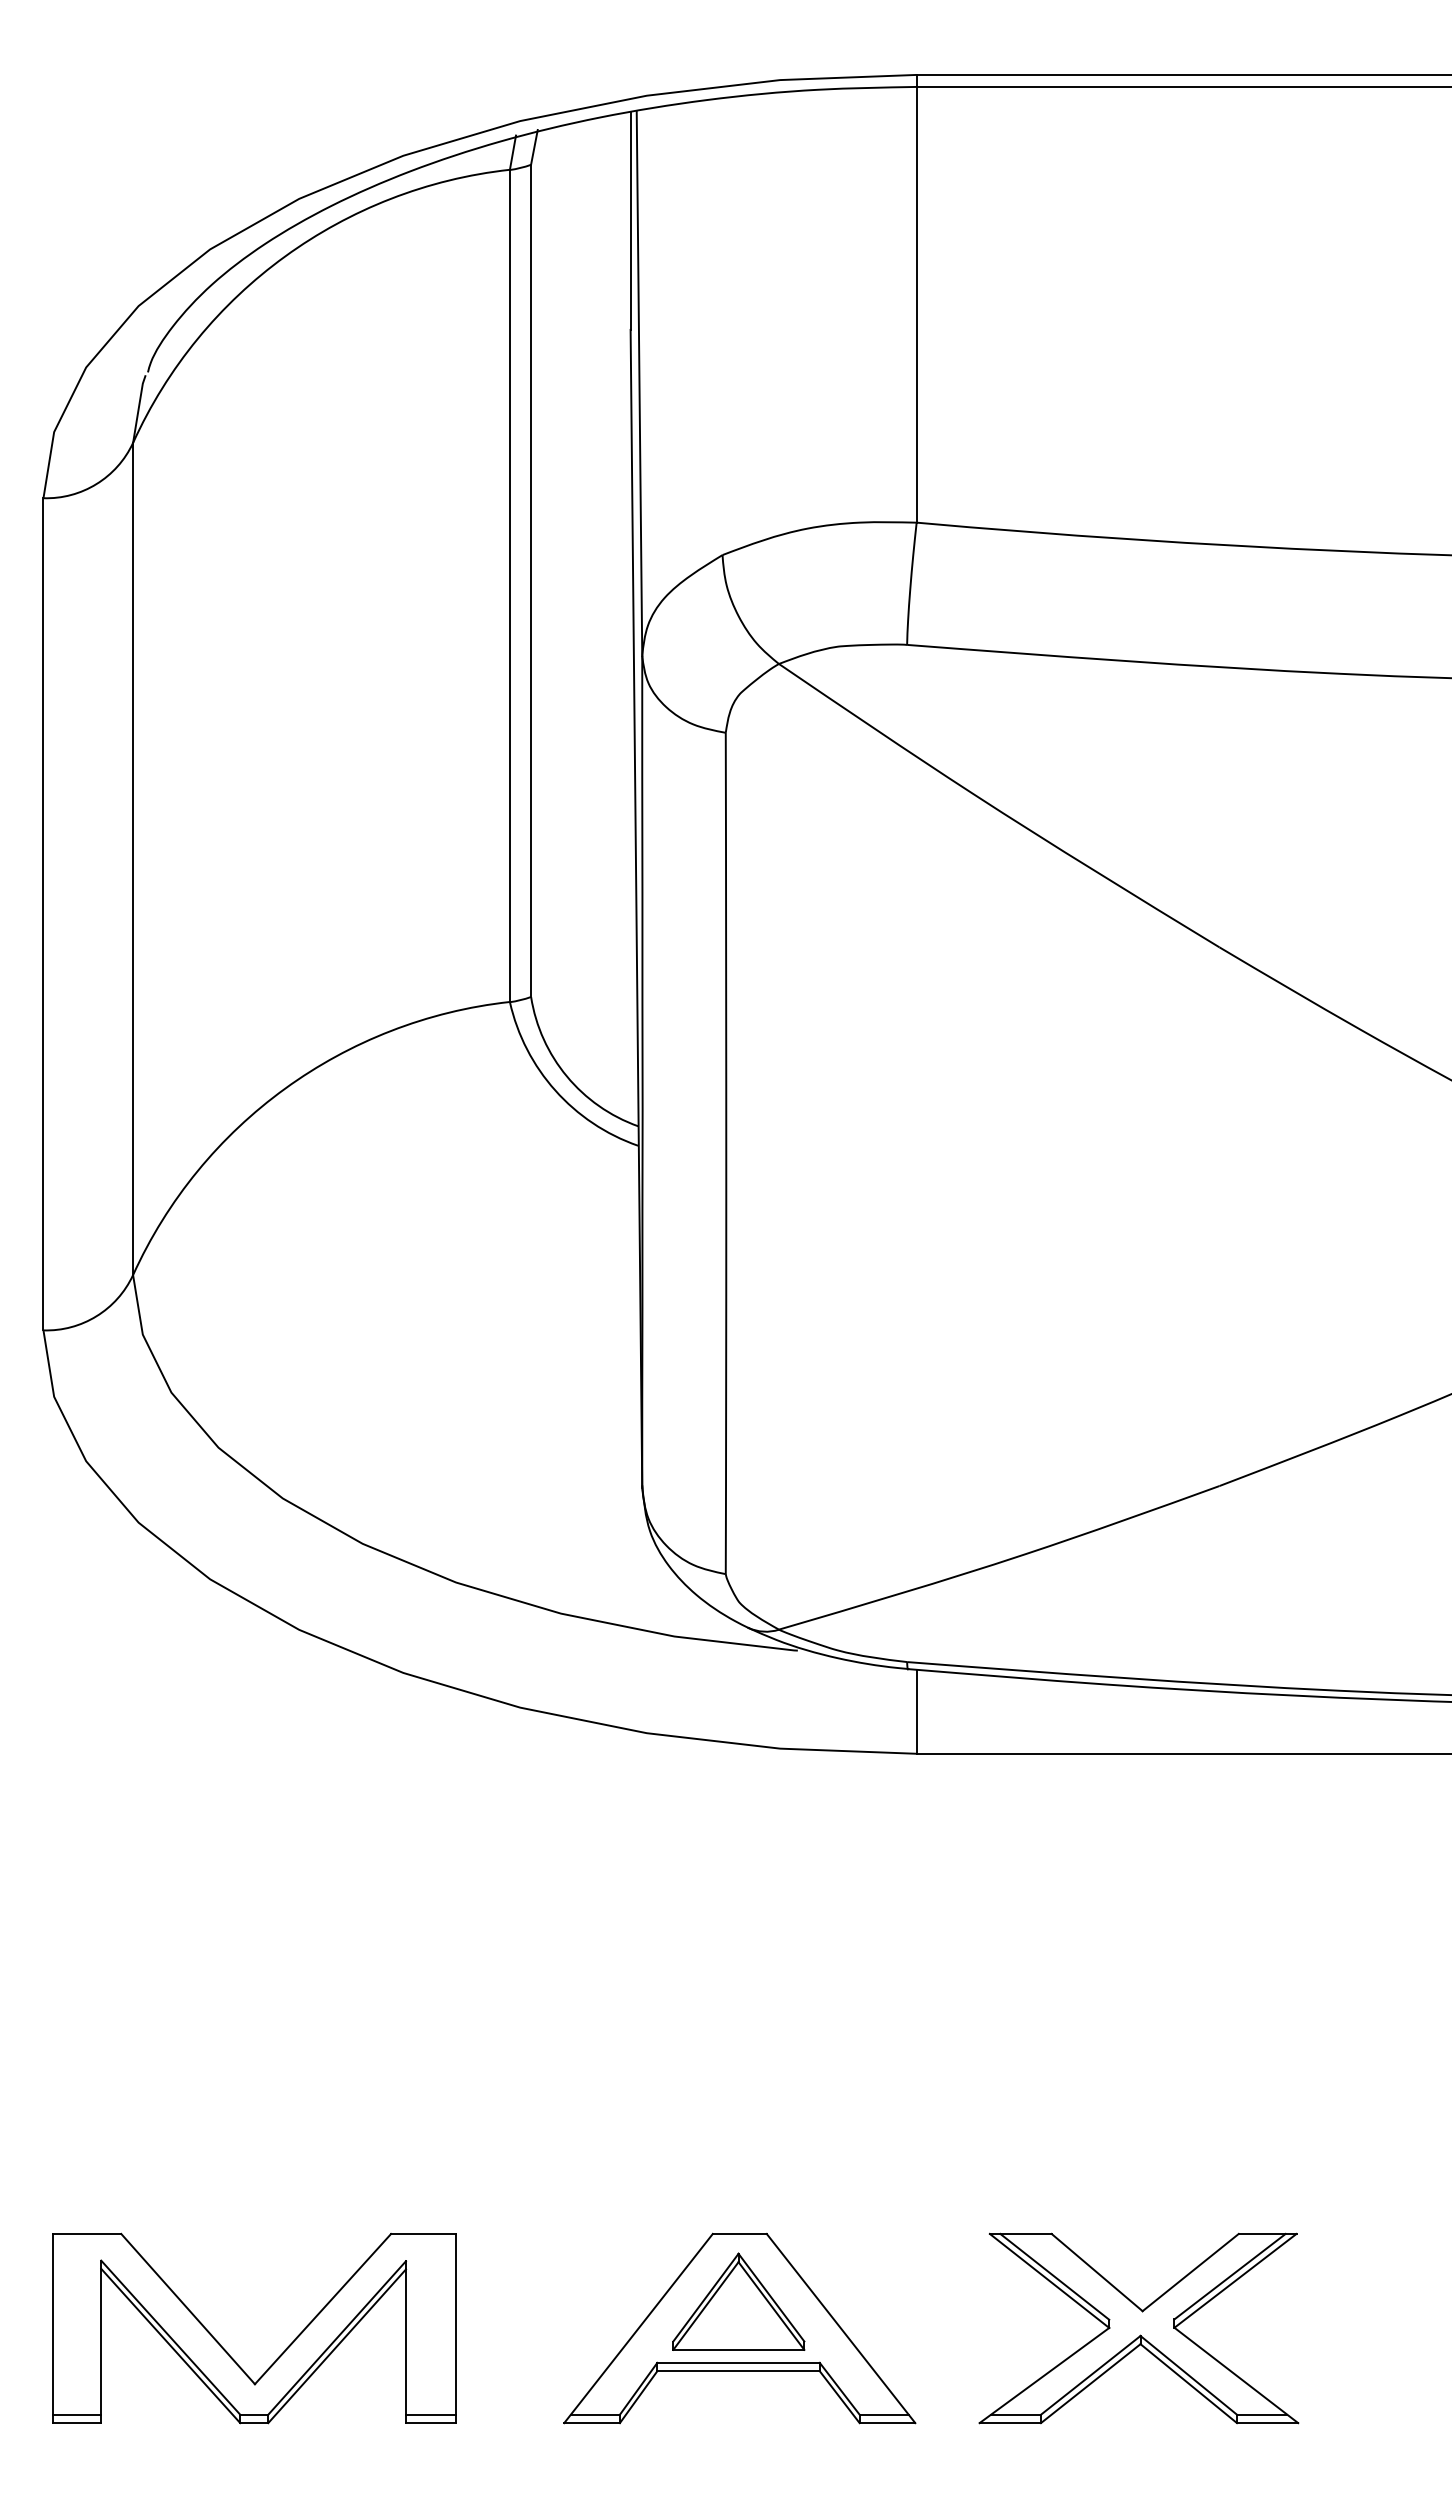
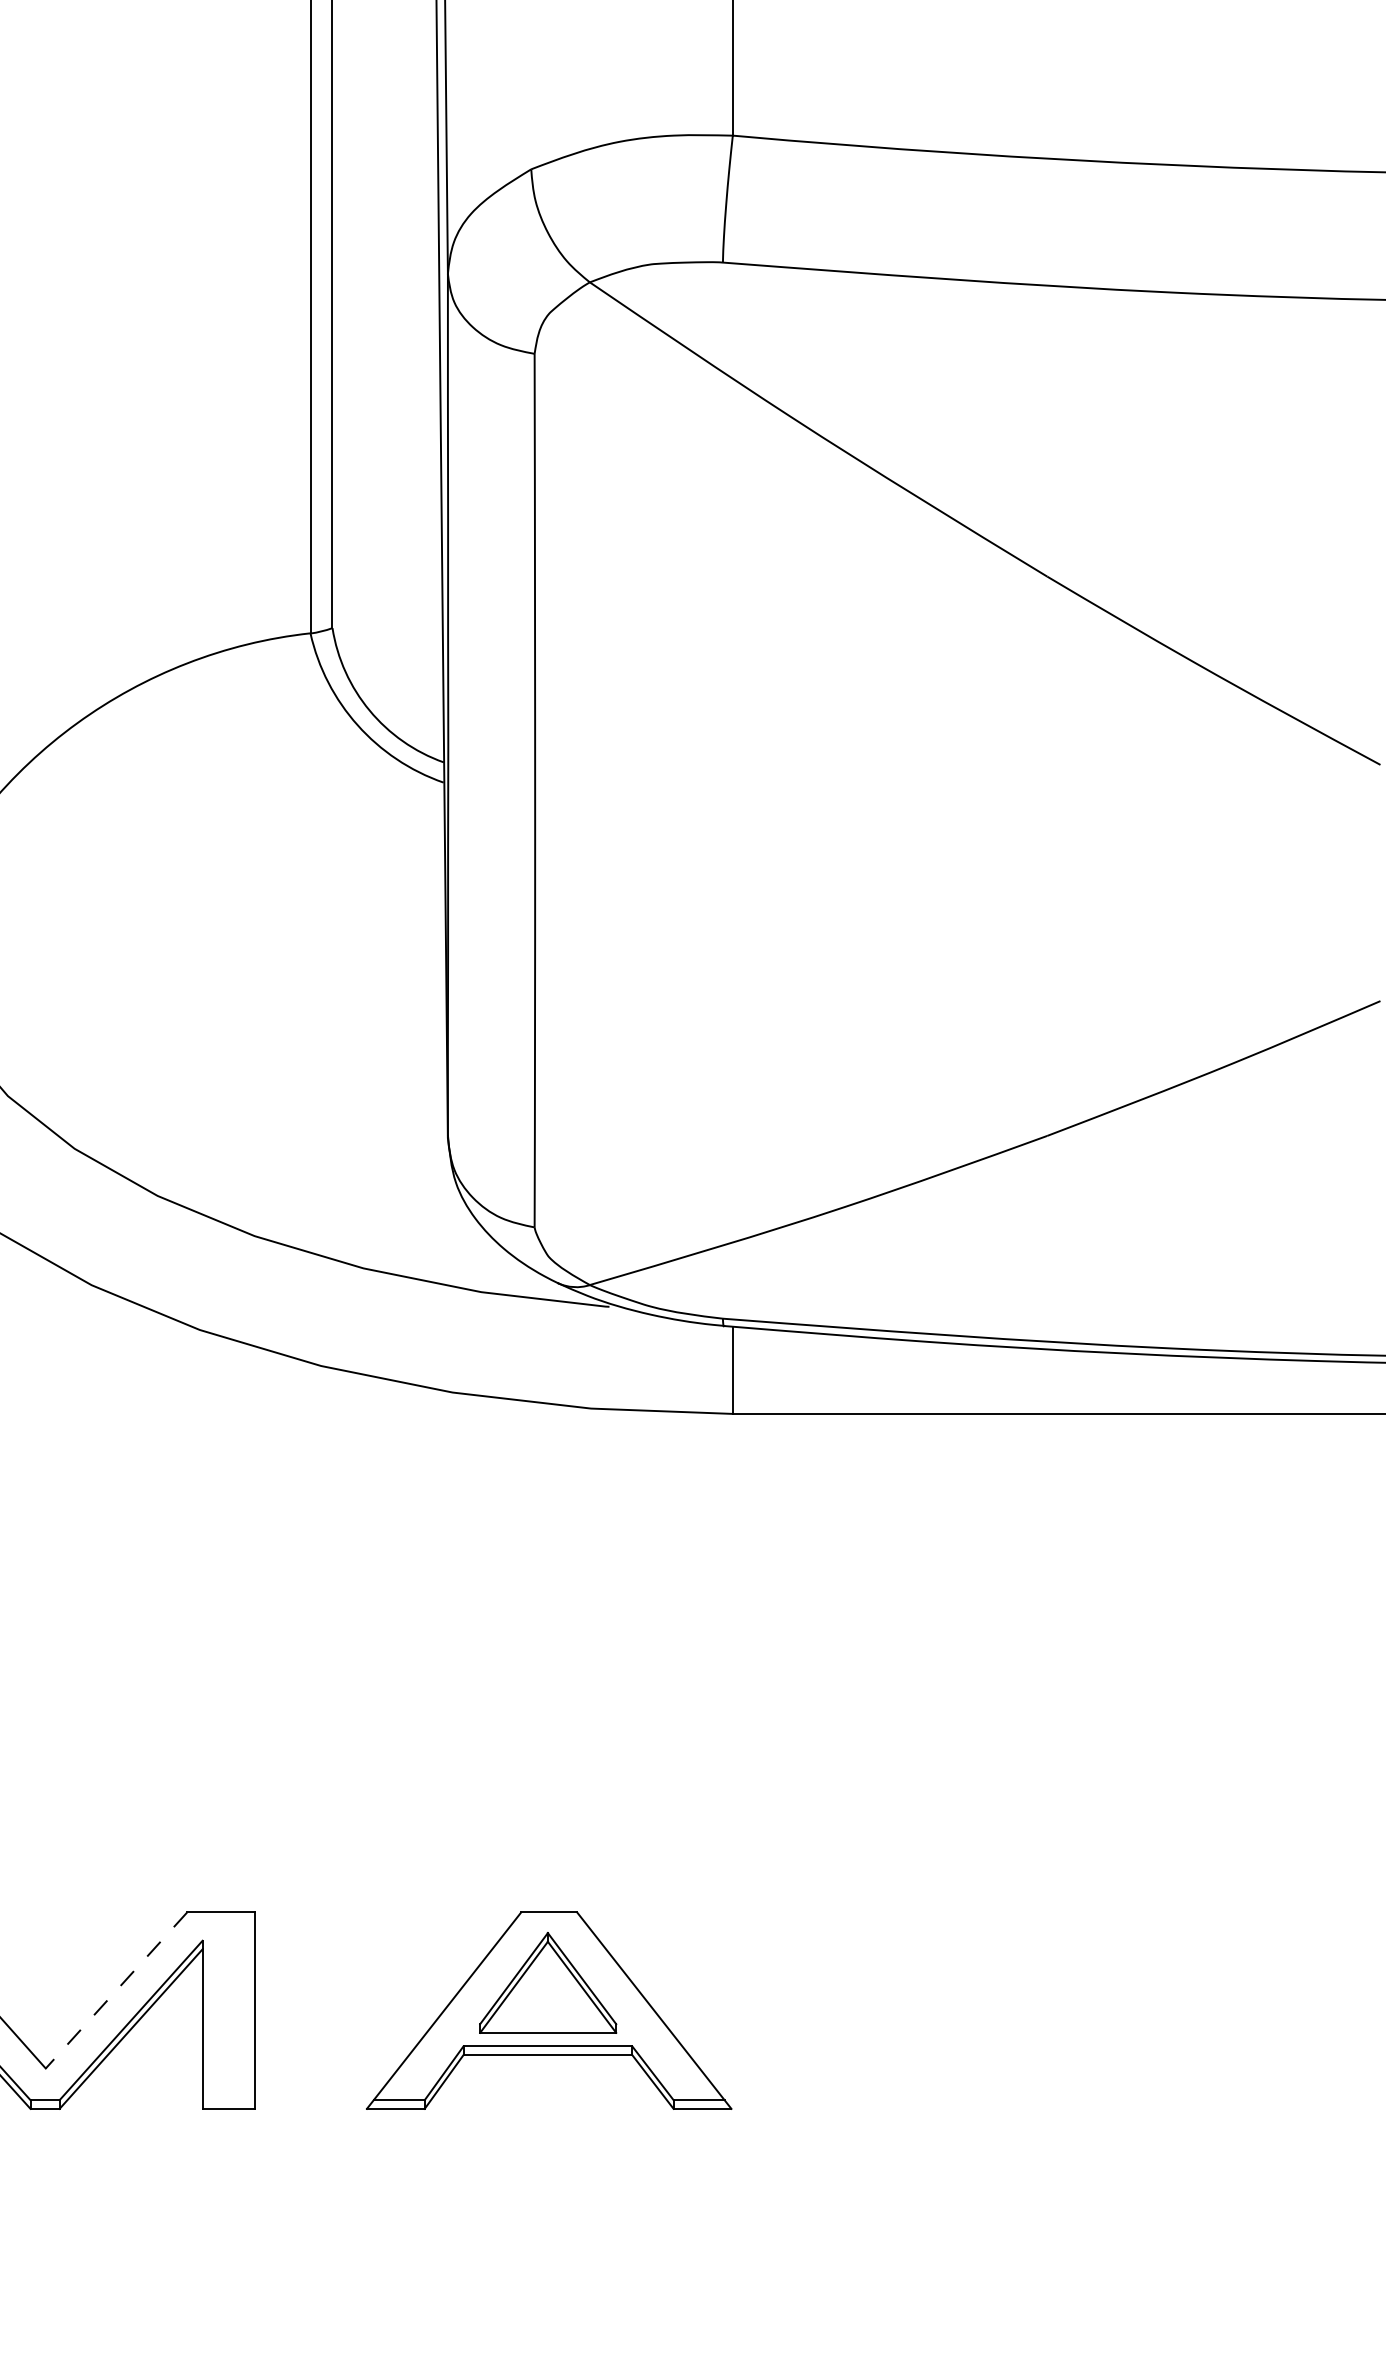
line: (322, 2309) -> (115, 1990), solid -> dashed
part: (1138, 2328) -> (963, 2010), removed
line: (430, 2414) -> (228, 2099), removed

